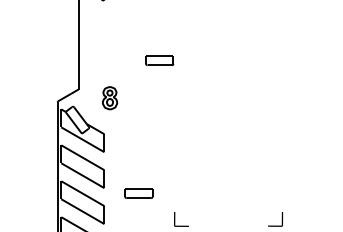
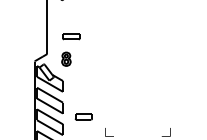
part: (159, 60) -> (71, 36), moved

